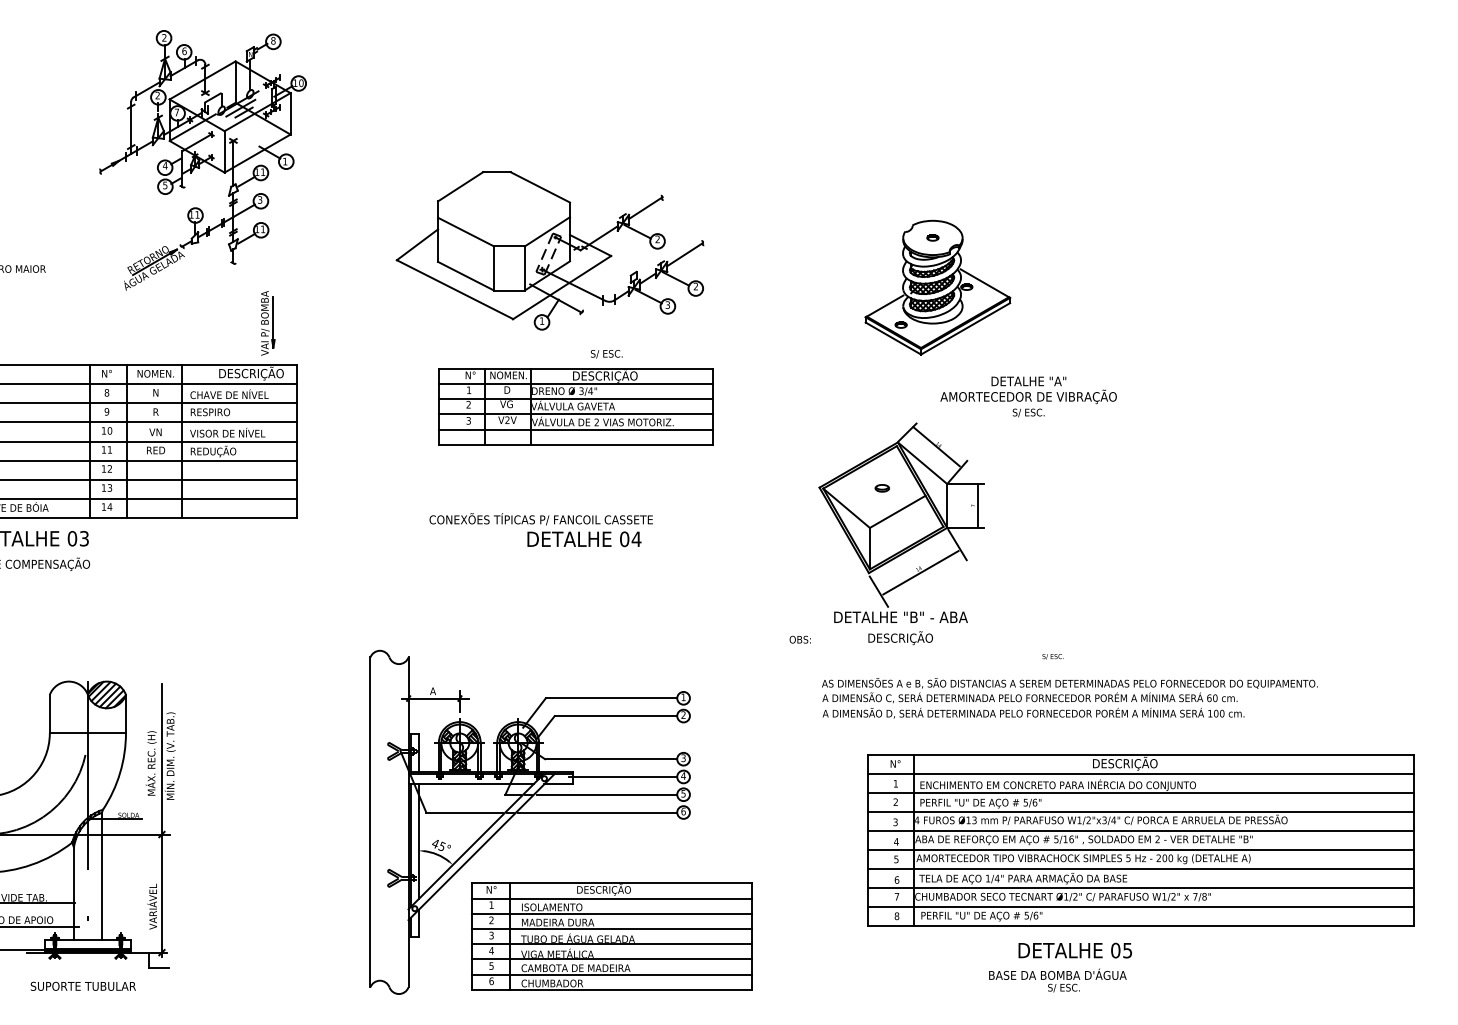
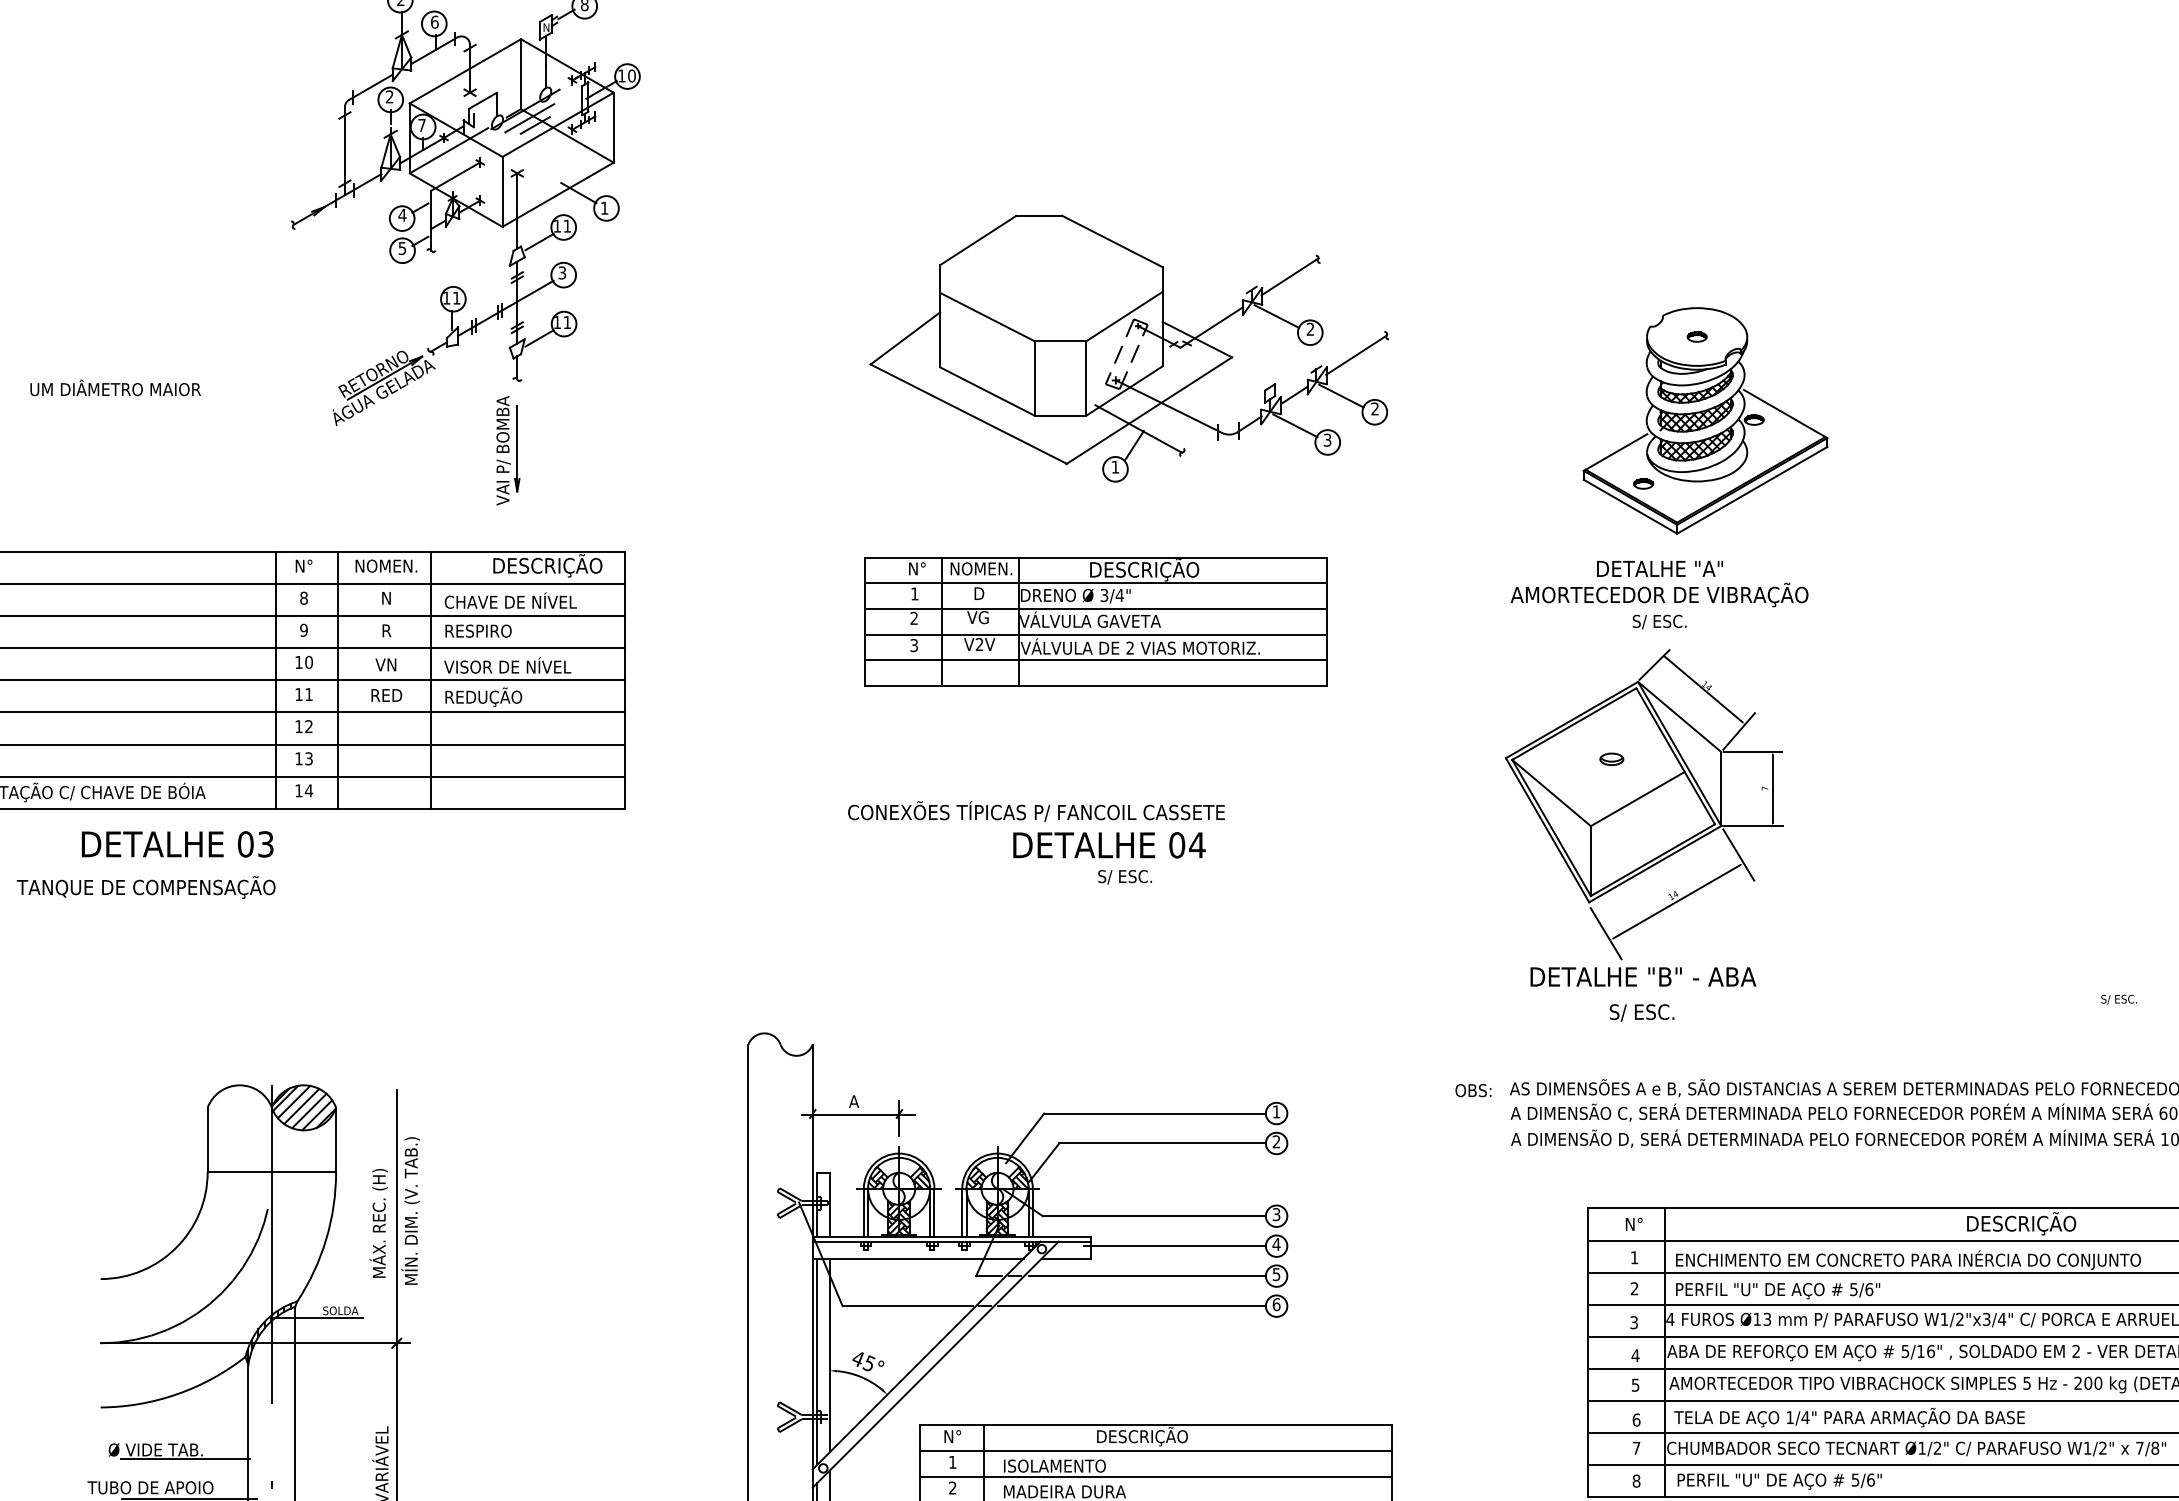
part: (549, 250) -> (1128, 348), moved
part: (268, 323) -> (509, 450), moved
text: (606, 354) -> (1124, 877), moved
text: (1028, 396) -> (1659, 594), moved
text: (900, 638) -> (1642, 1012), DESCRIÇÃO -> S/ ESC.
text: (799, 639) -> (1472, 1090), moved
text: (1052, 656) -> (2118, 999), moved

